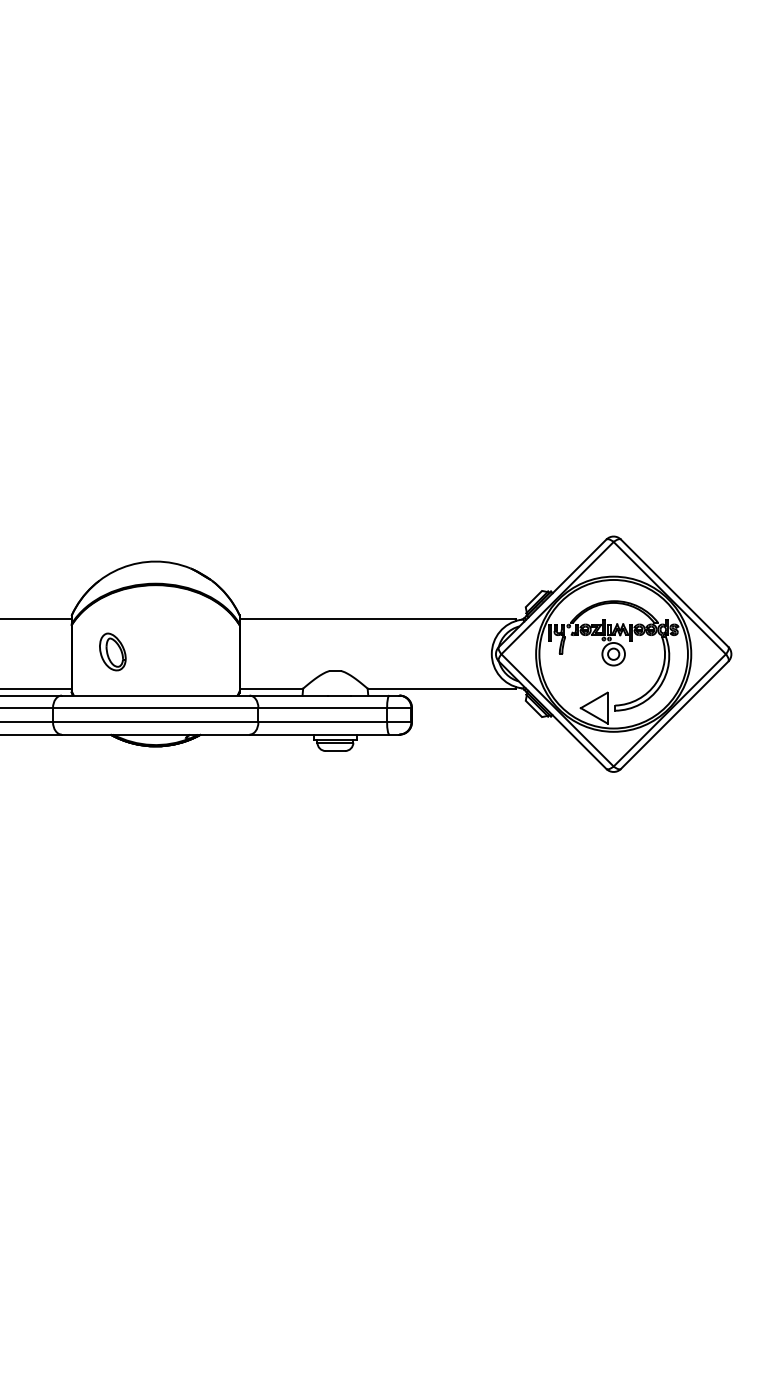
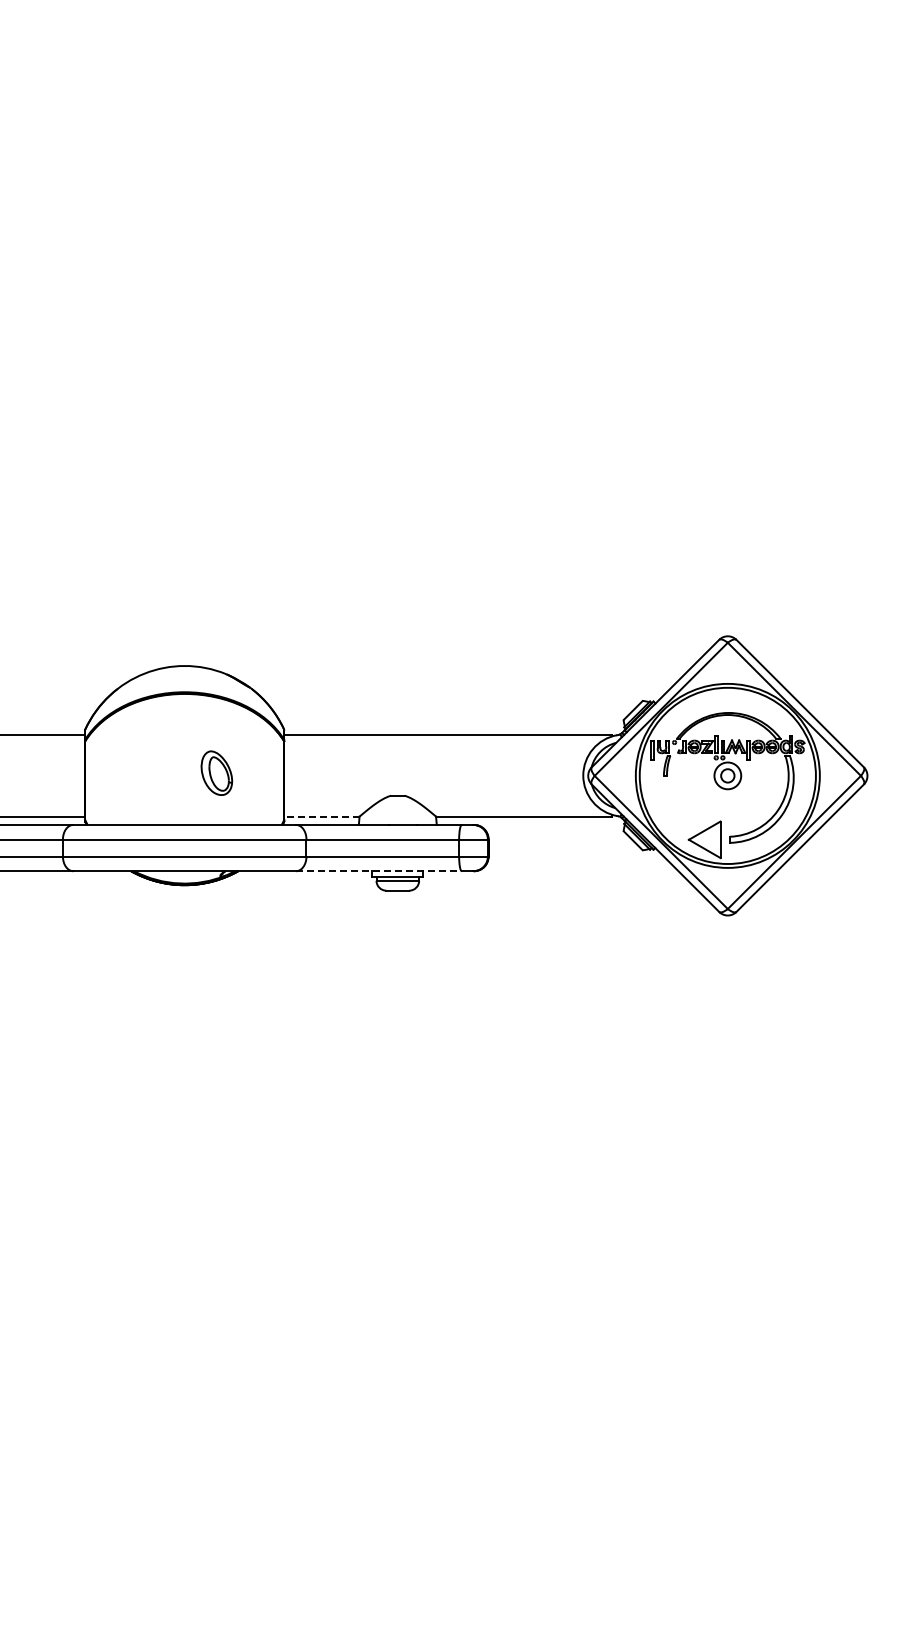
part: (112, 651) -> (216, 772), moved
line: (271, 688) -> (321, 816), solid -> dashed
line: (319, 734) -> (378, 871), solid -> dashed

